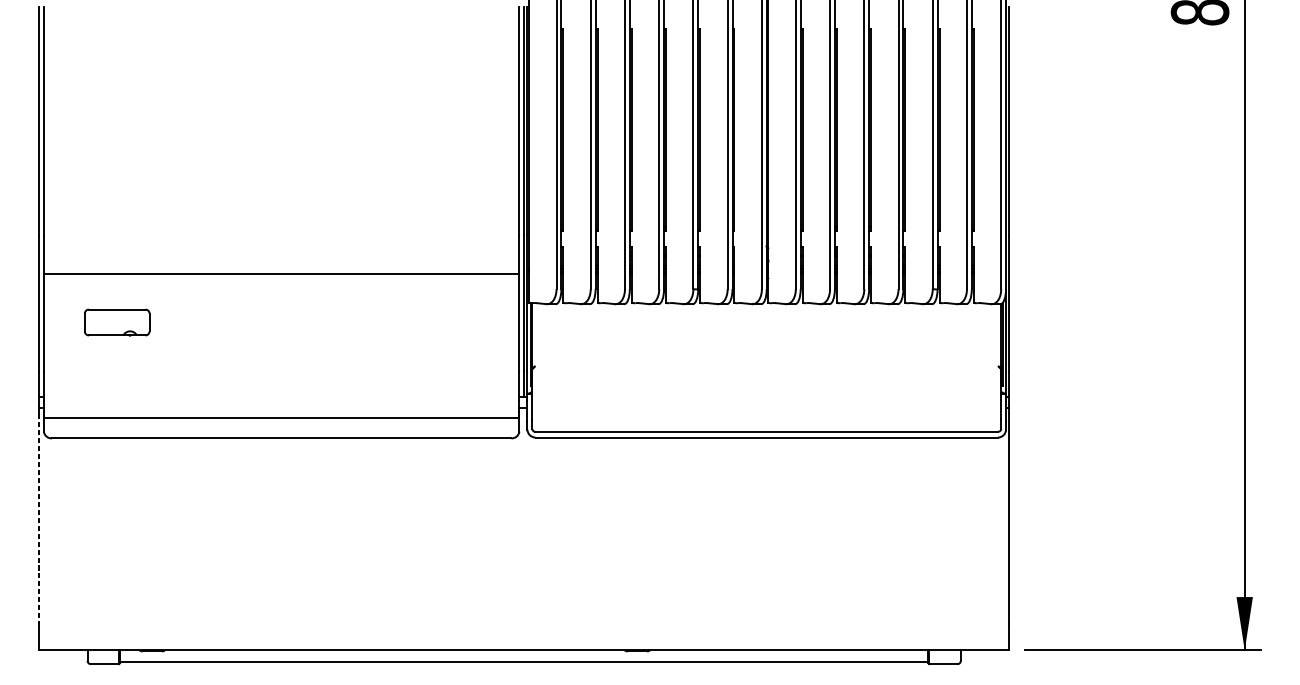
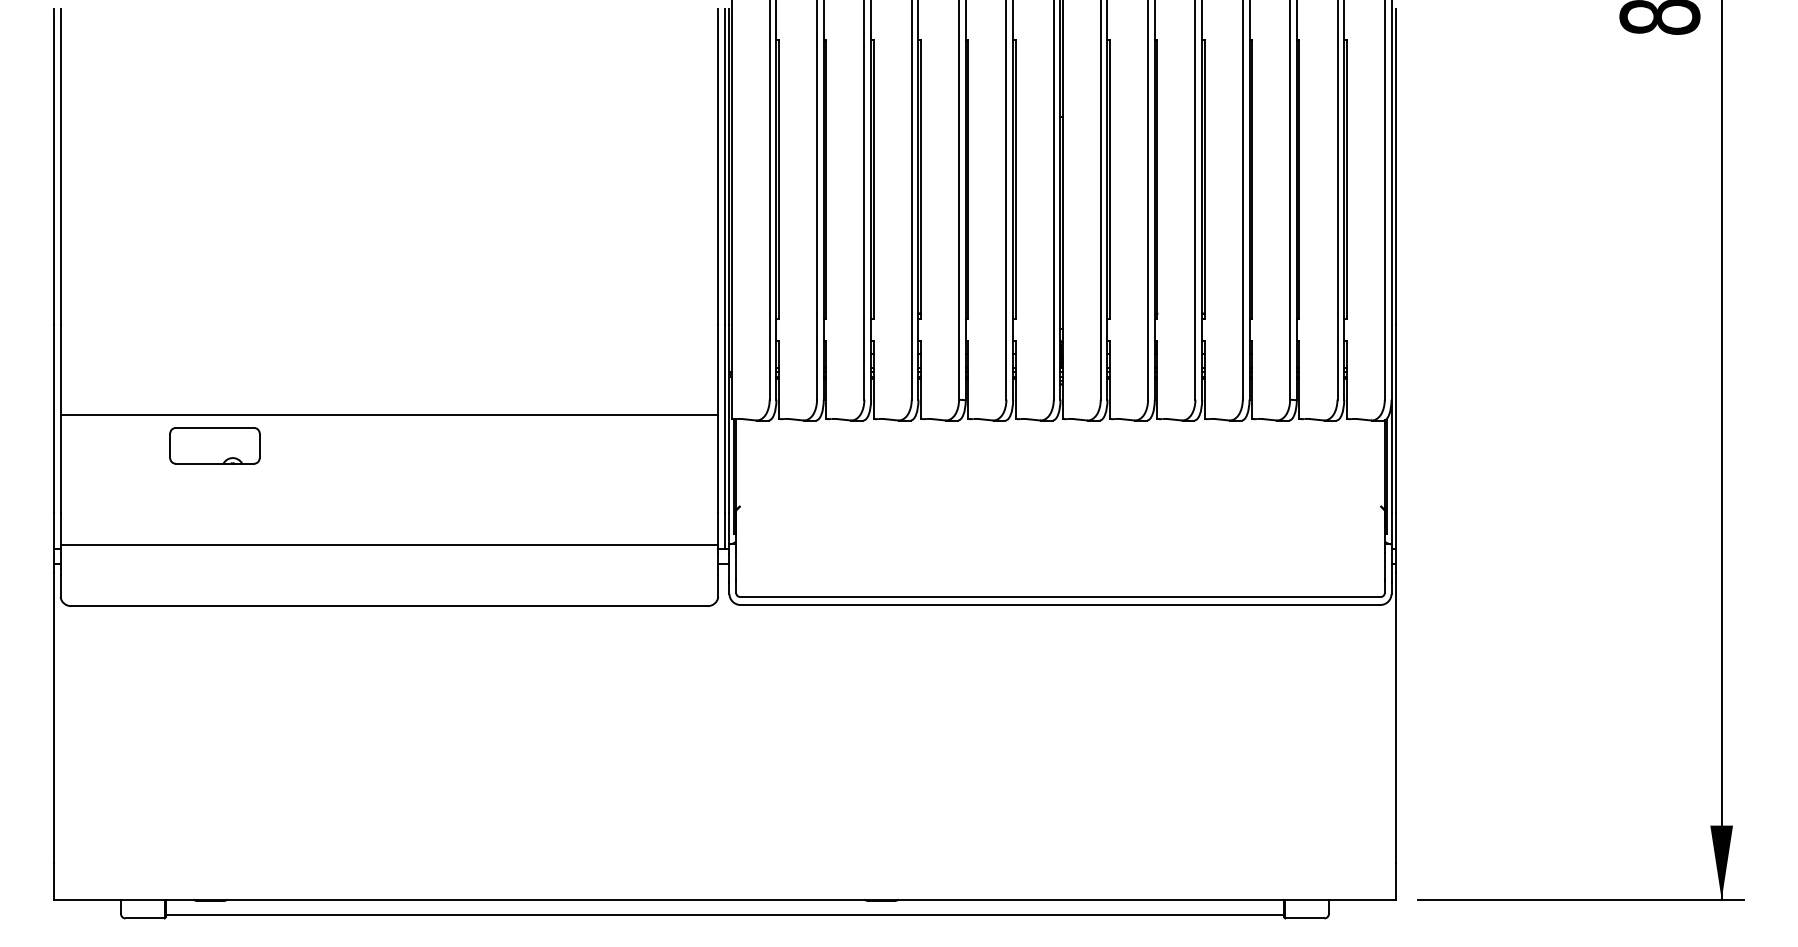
line: (281, 273) -> (389, 414), moved
part: (116, 322) -> (214, 445), moved
line: (281, 417) -> (389, 545), moved
line: (38, 519) -> (53, 718), dashed -> solid

